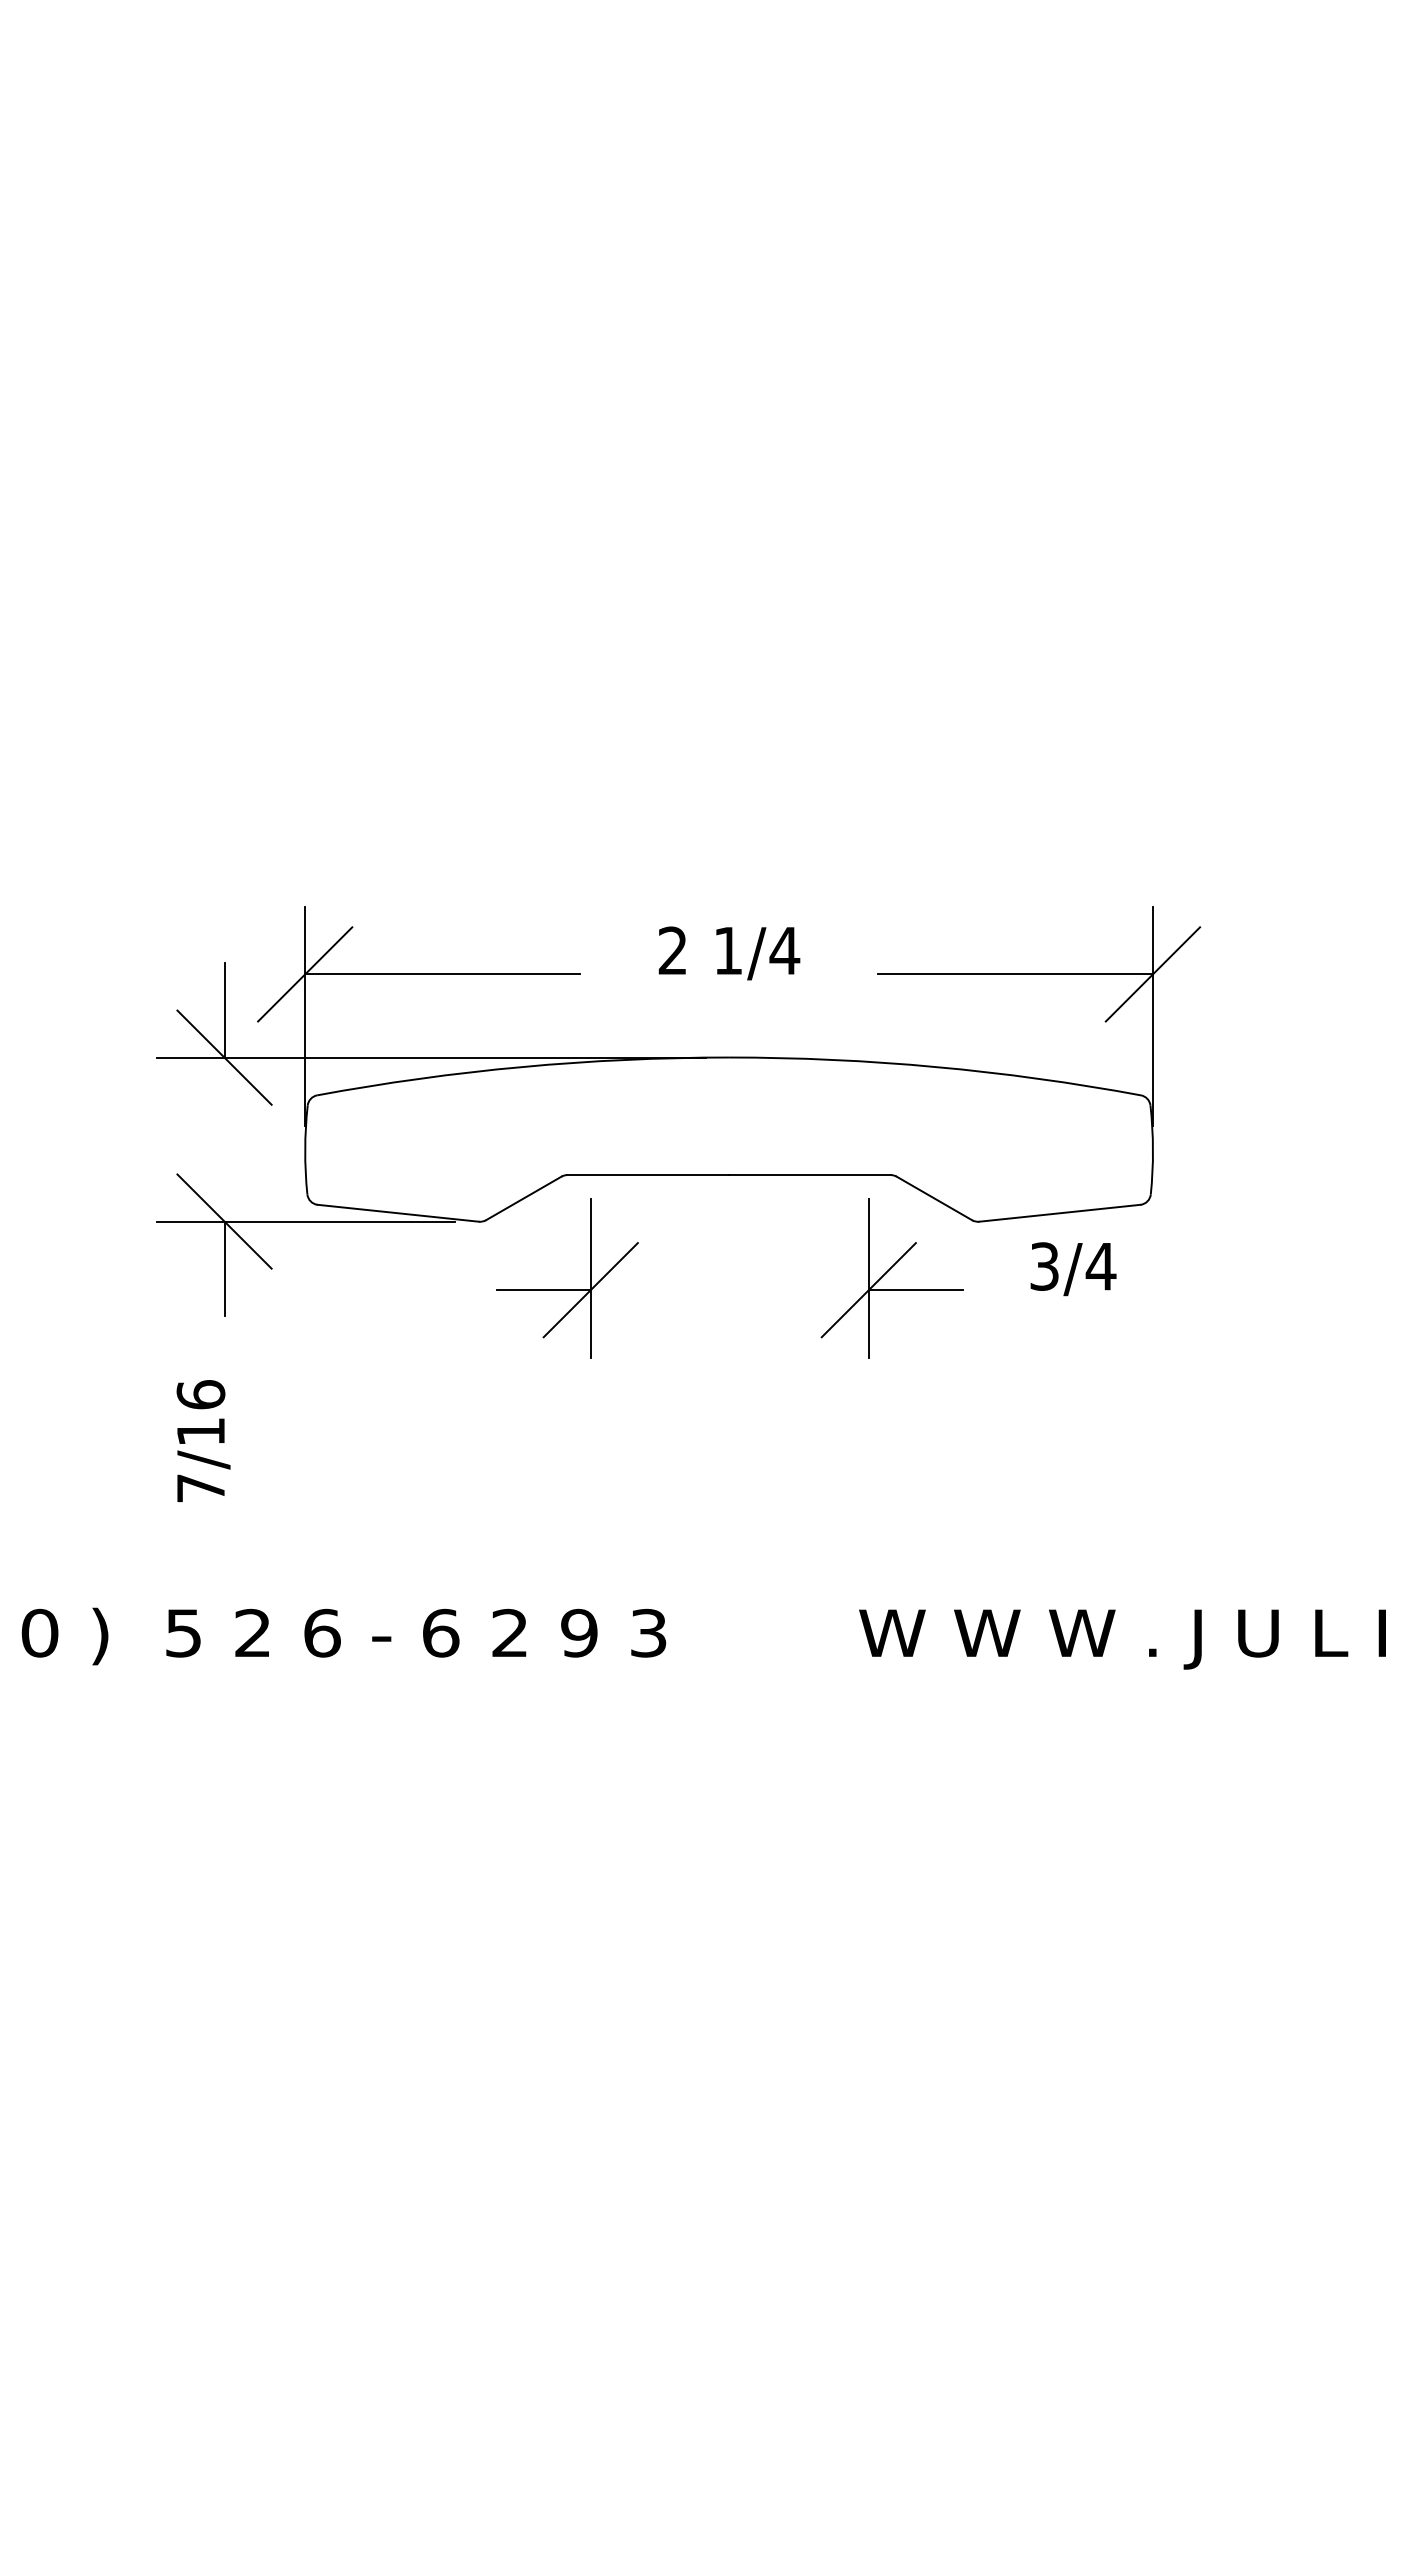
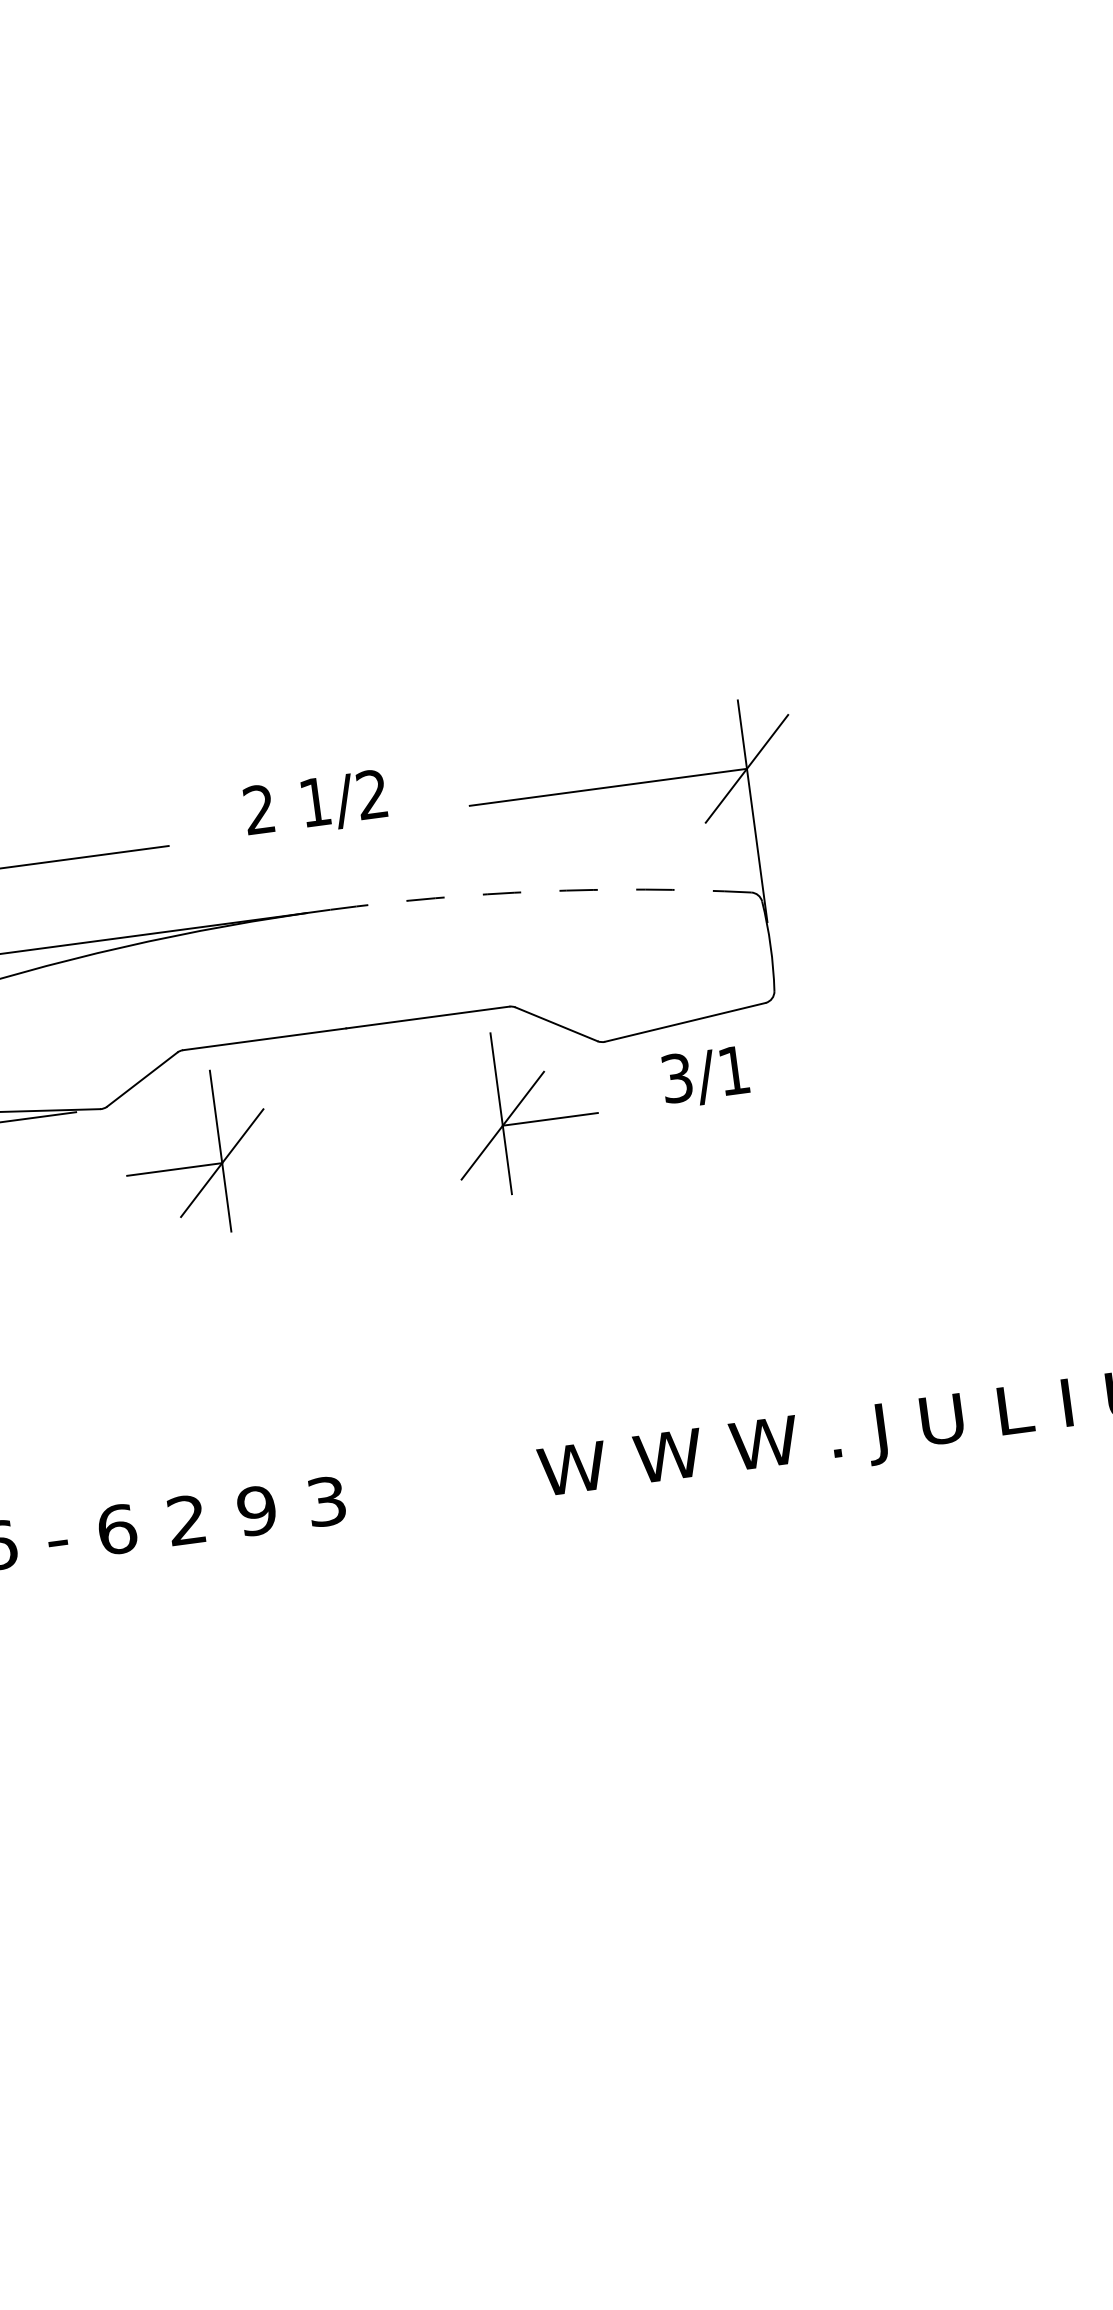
text: (784, 950) -> (371, 794), 1/4 -> 1/2
arc: (935, 1067) -> (540, 892), solid -> dashed
text: (1100, 1266) -> (733, 1070), 3/4 -> 3/1

